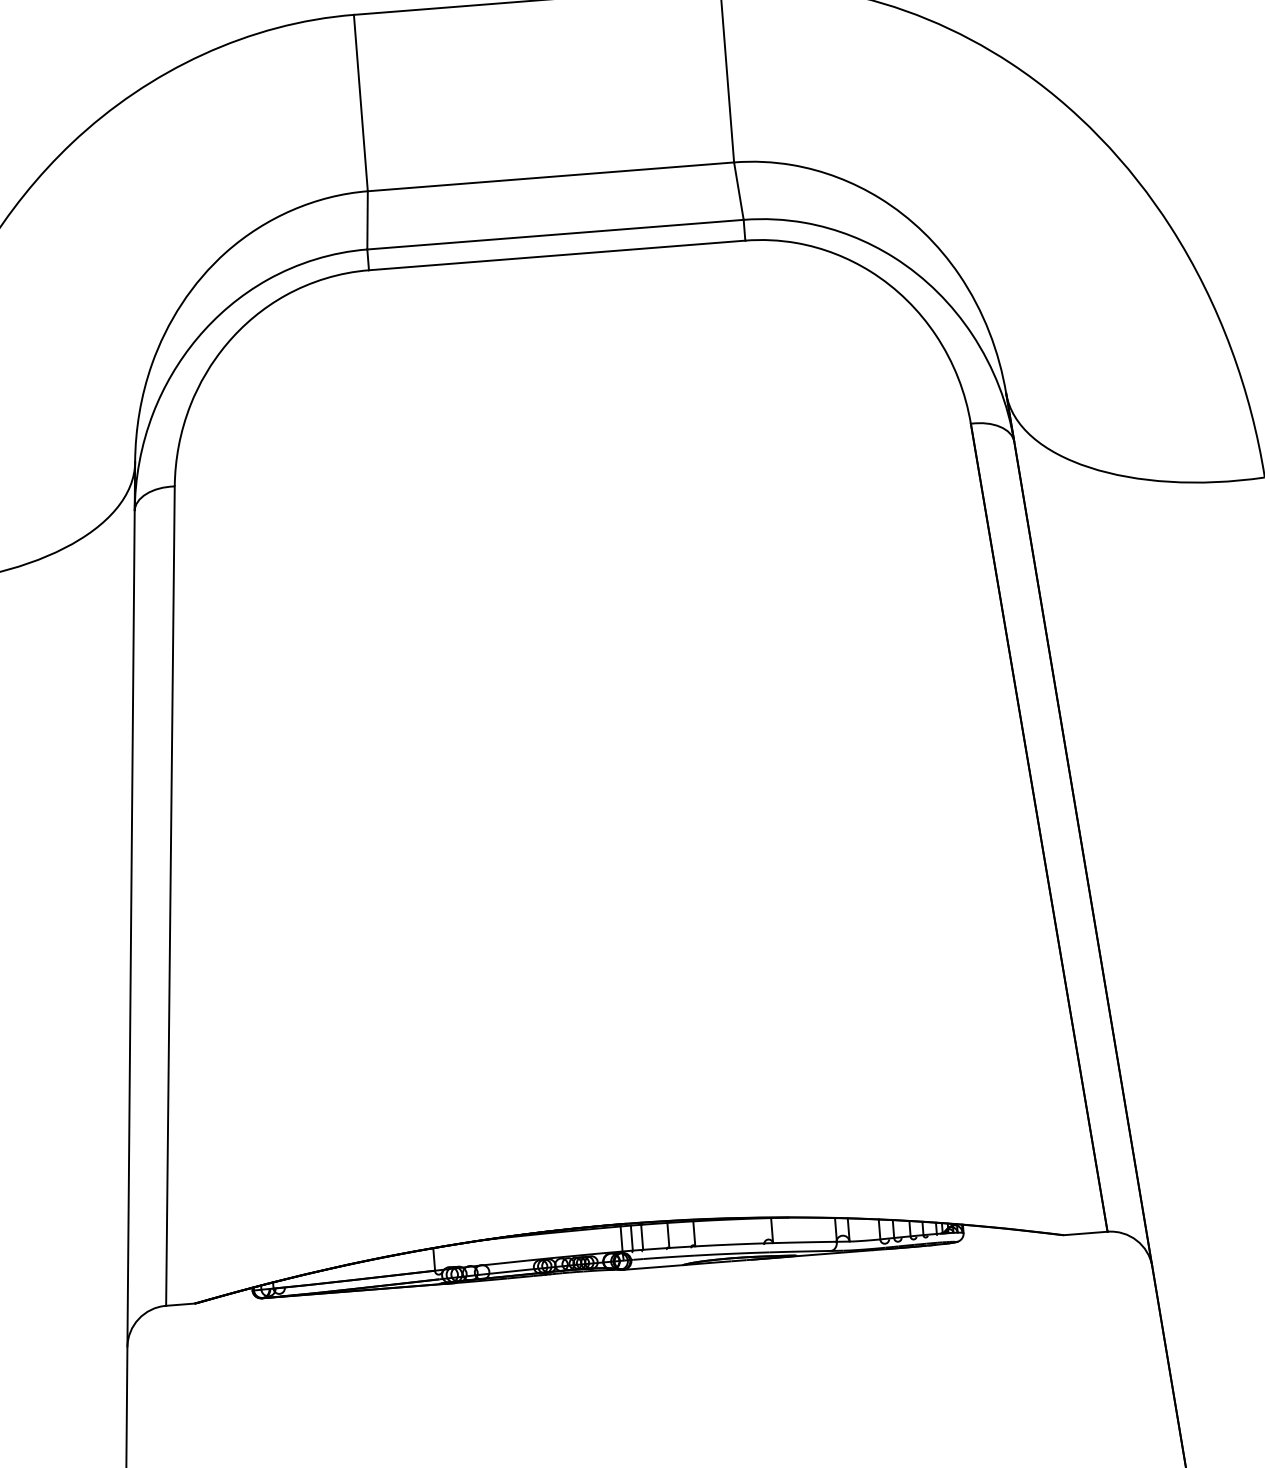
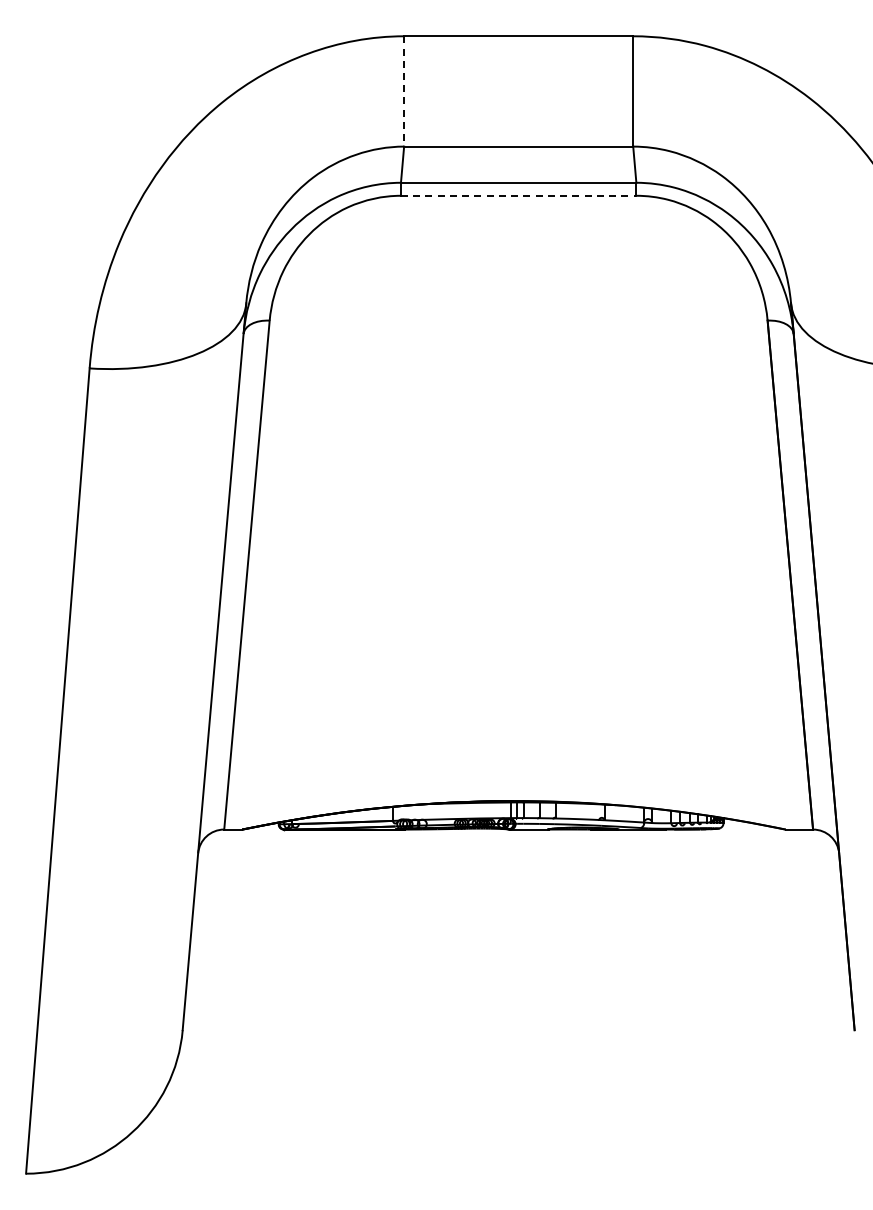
line: (361, 103) -> (404, 91), solid -> dashed
line: (556, 255) -> (518, 195), solid -> dashed

